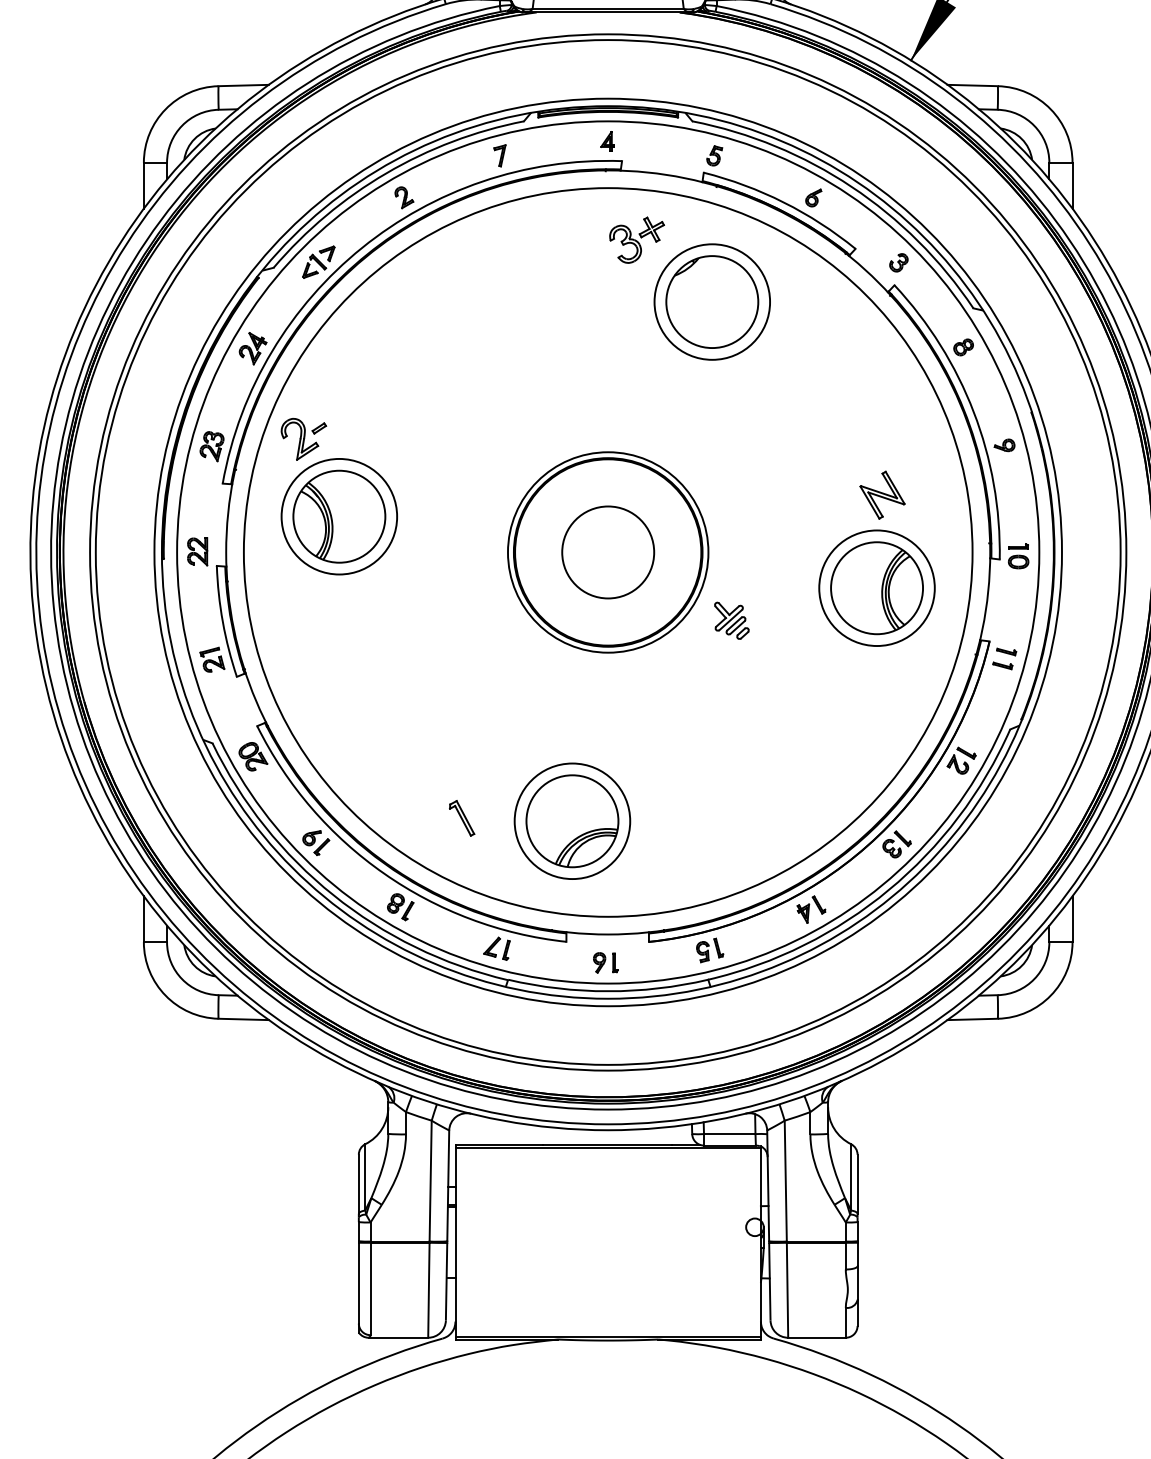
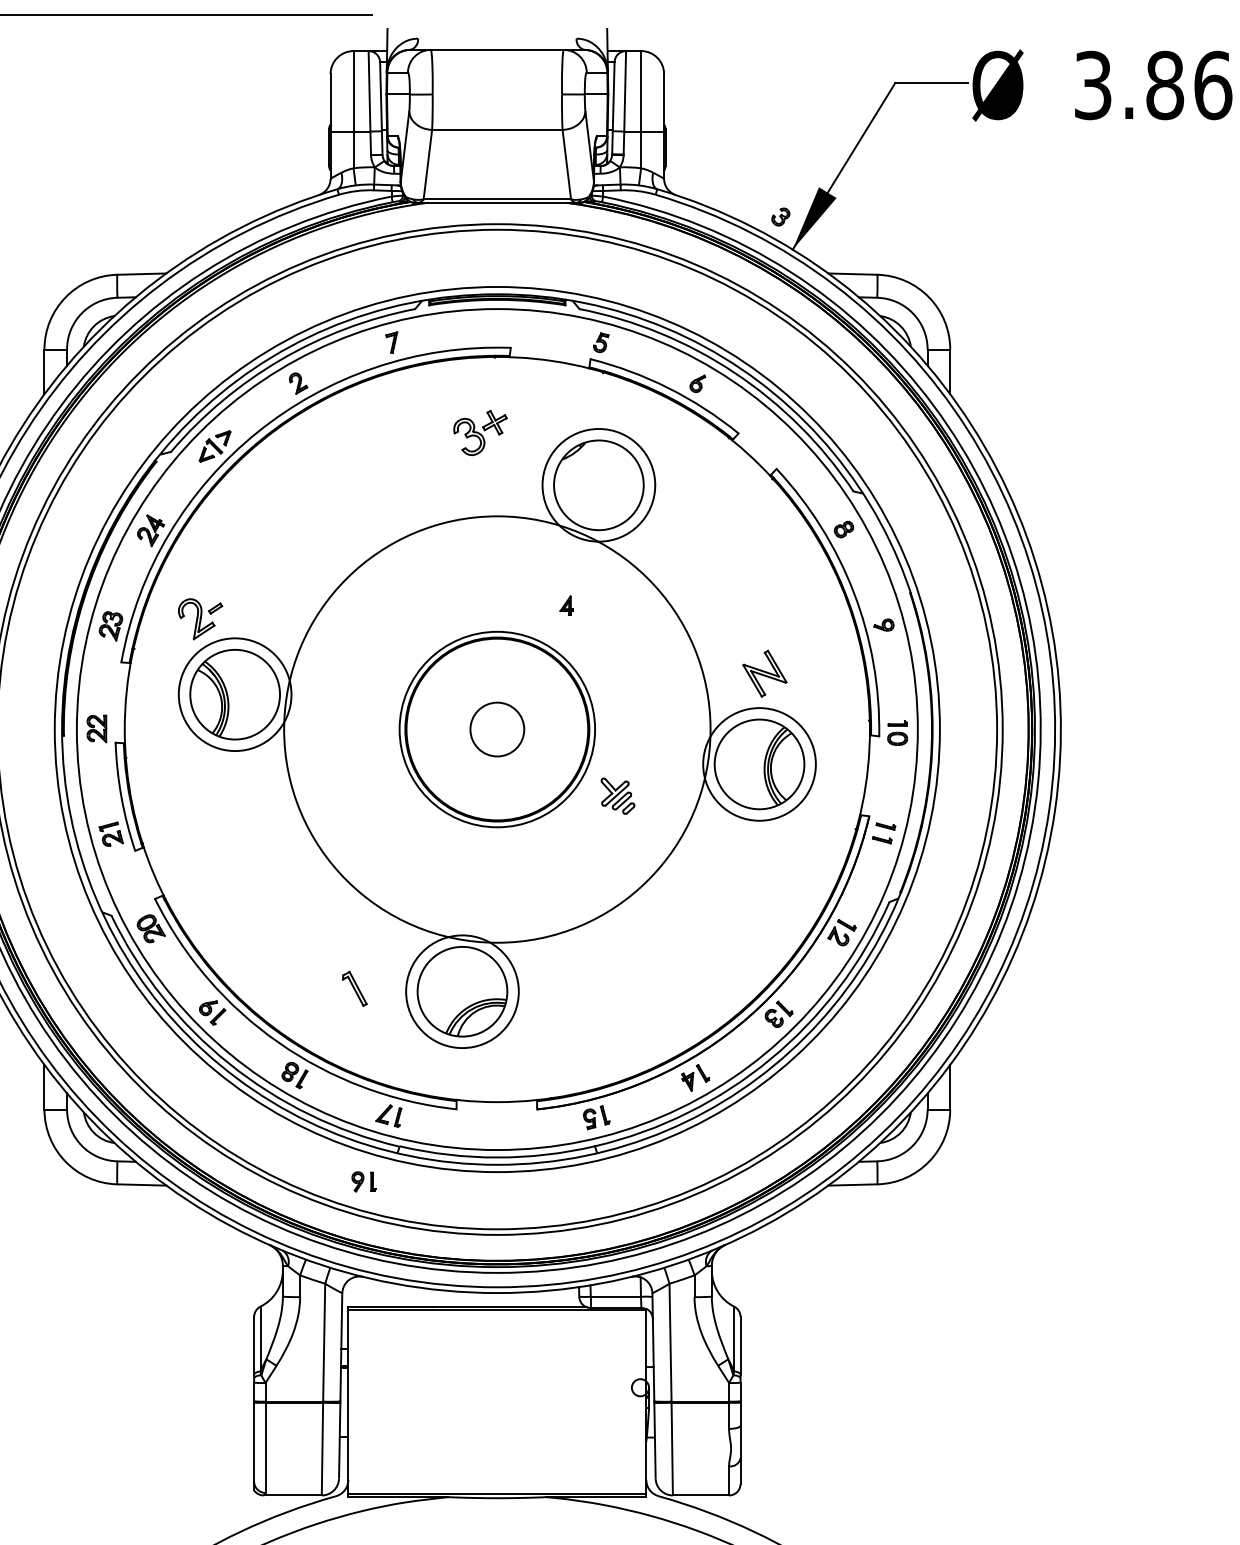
part: (607, 141) -> (566, 605), moved
part: (637, 239) -> (480, 432), moved
part: (898, 262) -> (780, 216), moved
circle: (608, 552) -> (497, 729), size x0.6
circle: (608, 552) -> (497, 729), size x0.6
part: (605, 962) -> (363, 1181), moved

